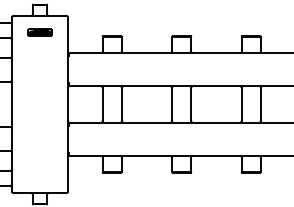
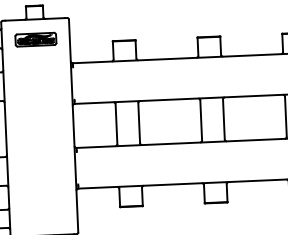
part: (39, 32) -> (35, 39), size x1.43

